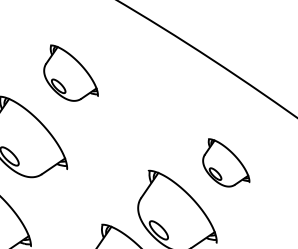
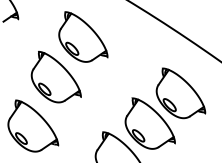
part: (71, 72) -> (83, 36), size x1.43
part: (225, 163) -> (180, 93), size x1.67

